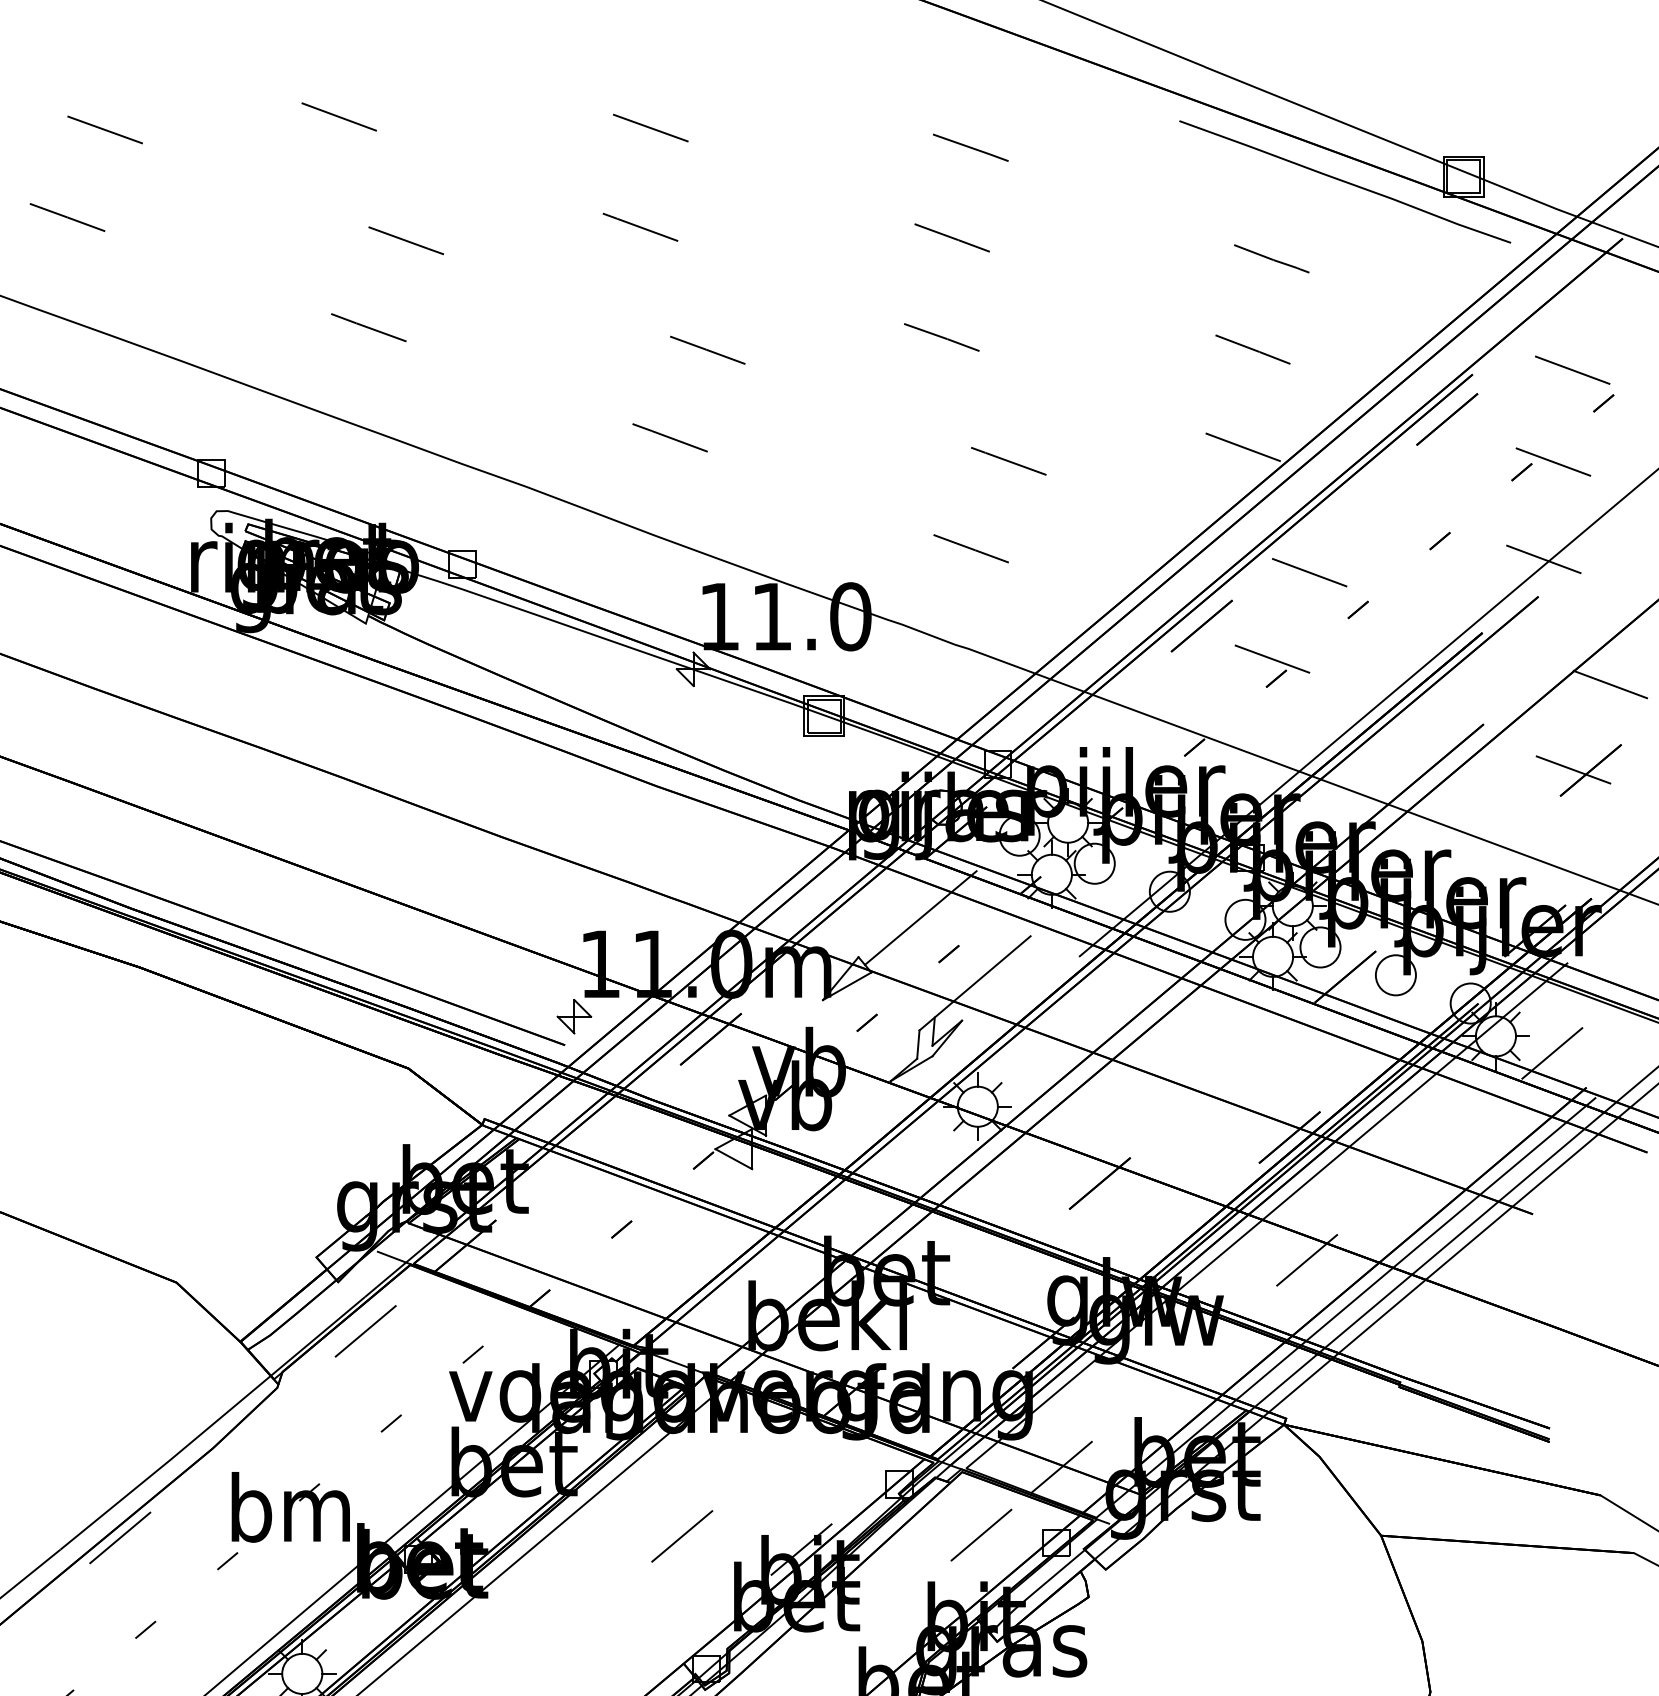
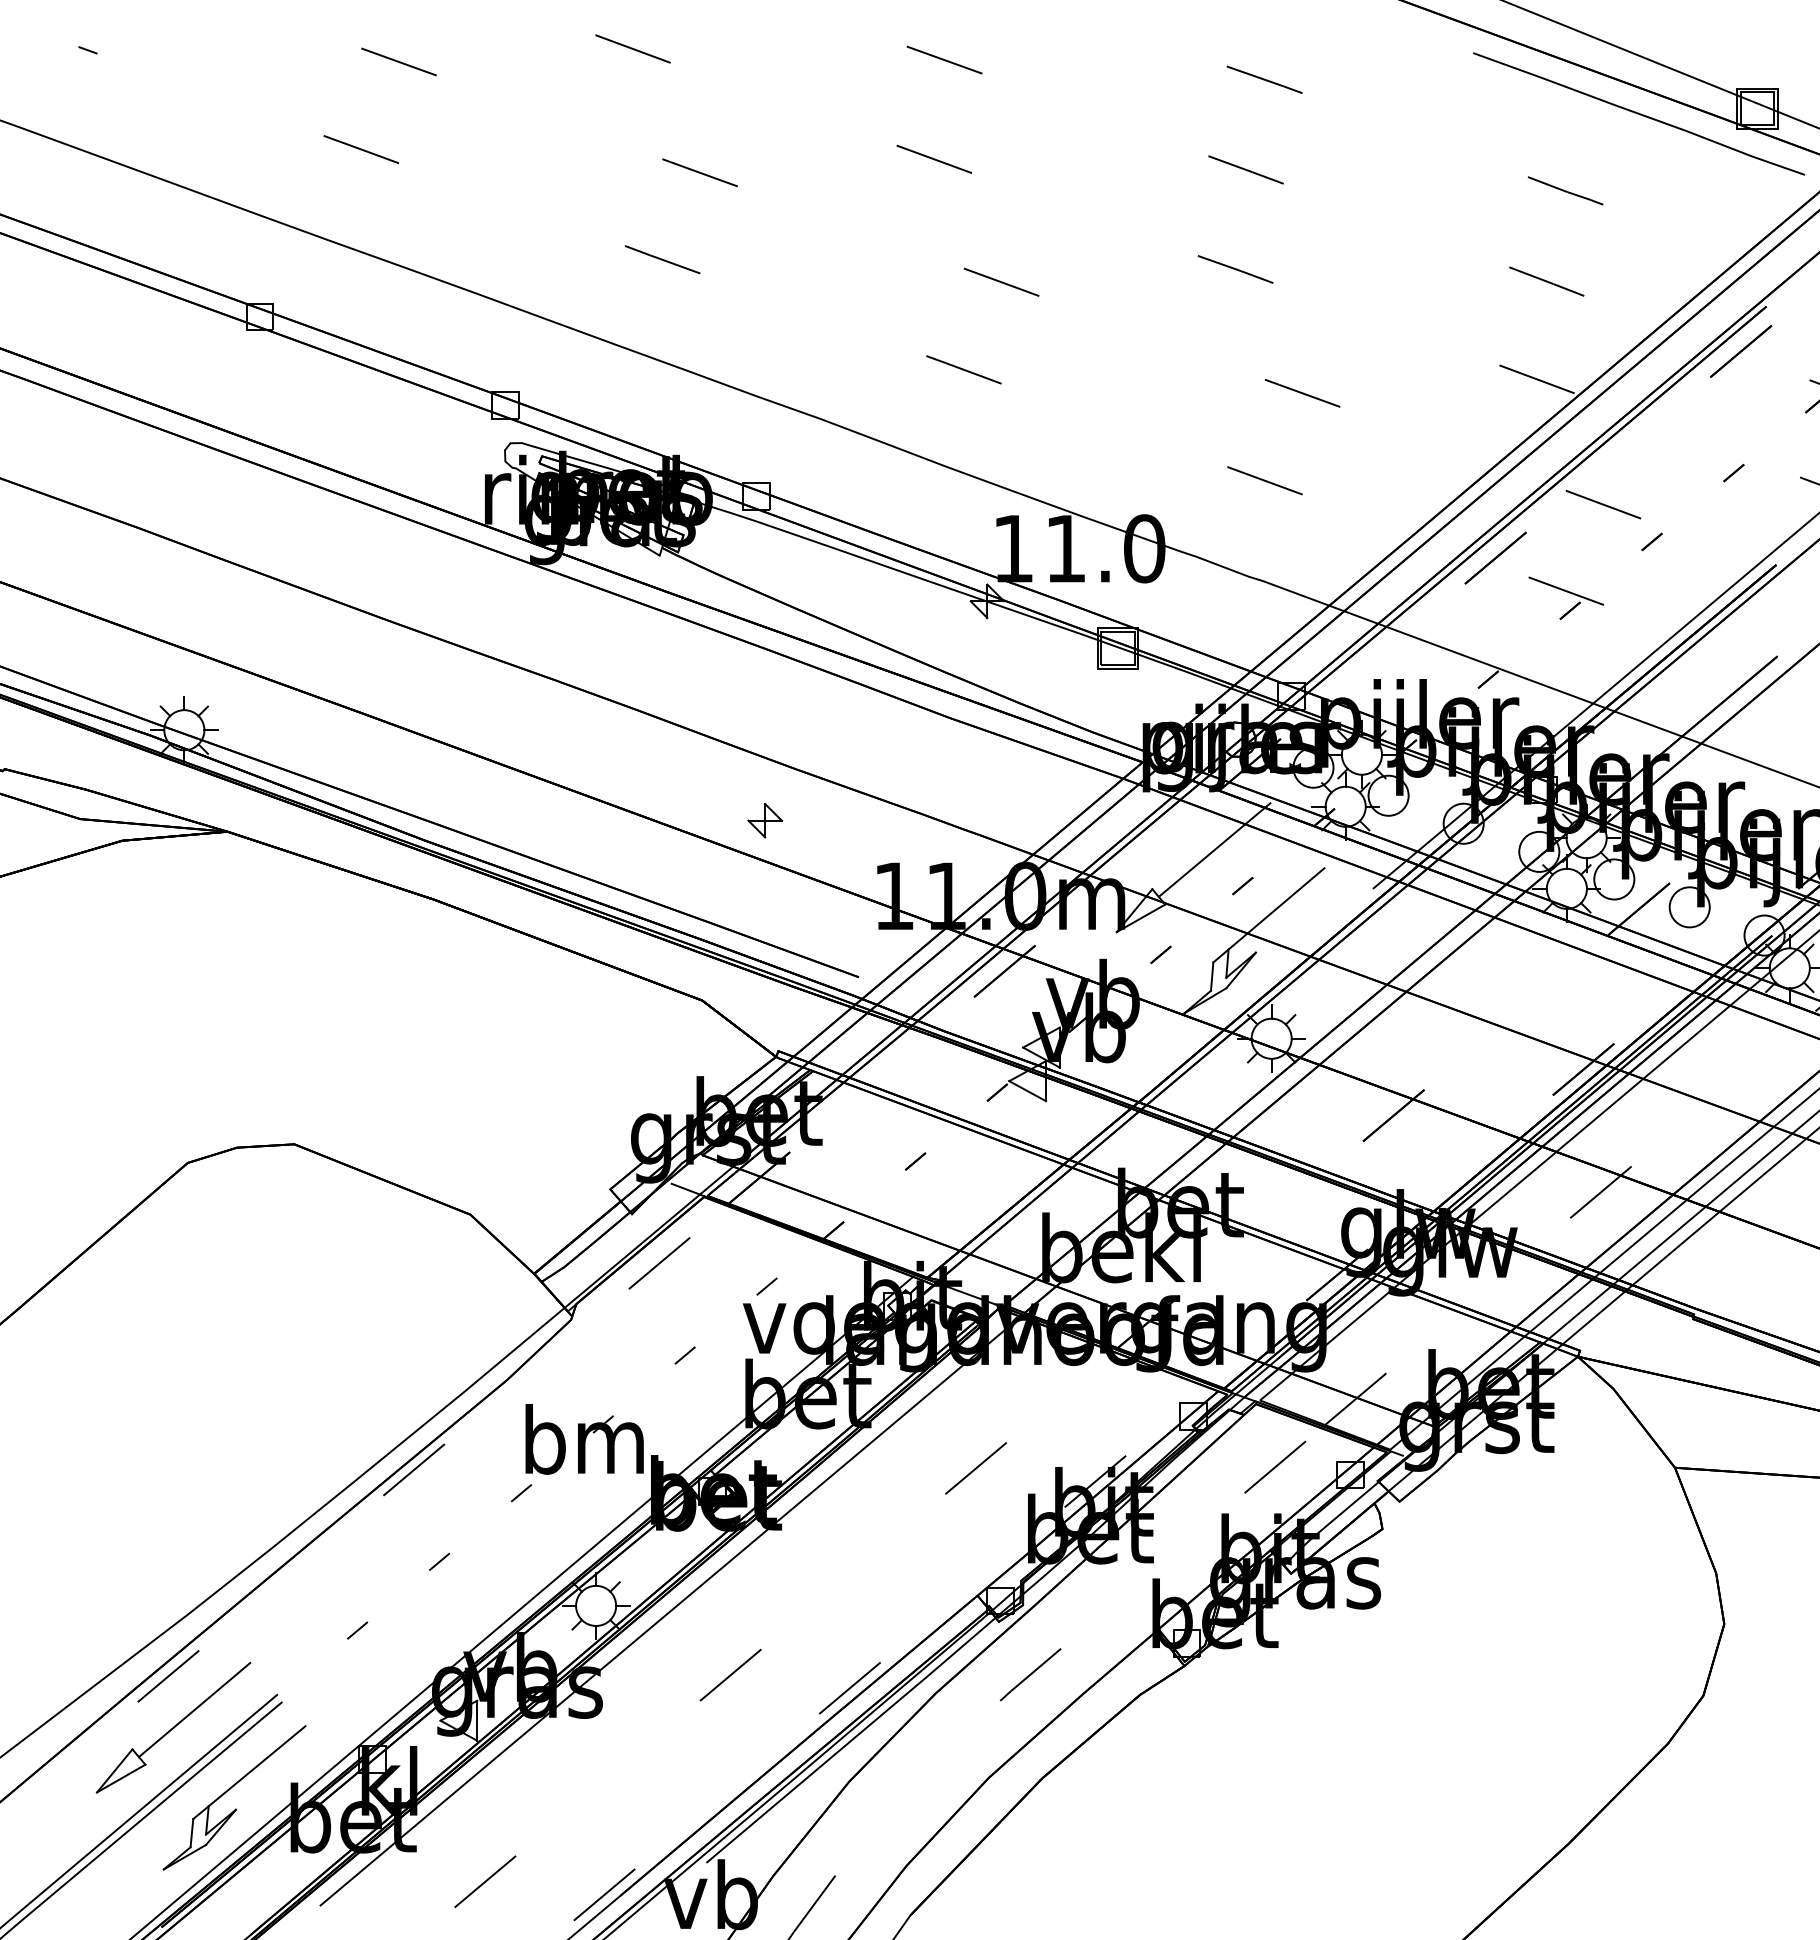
part: (573, 1016) -> (764, 820), moved

